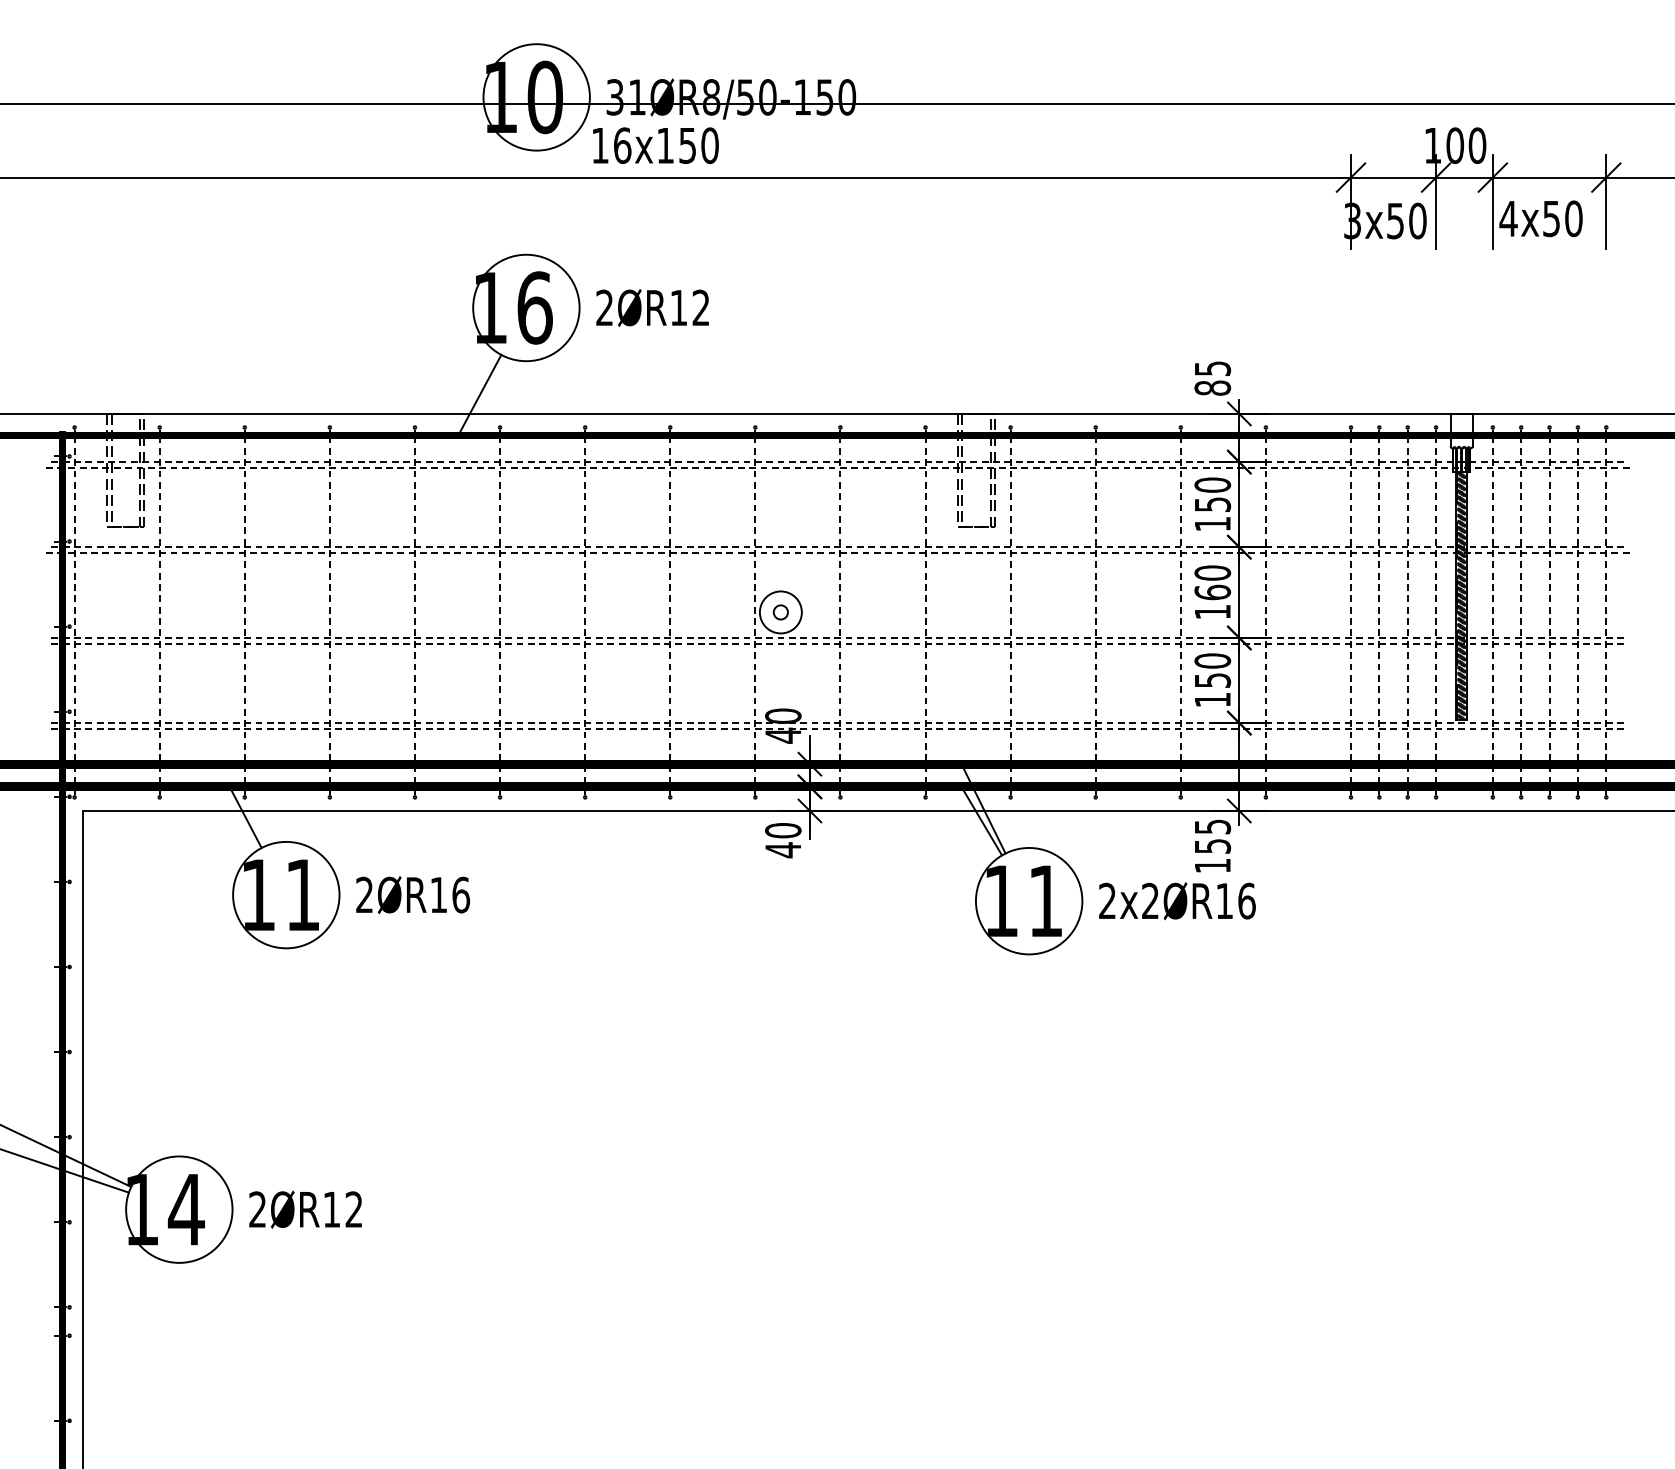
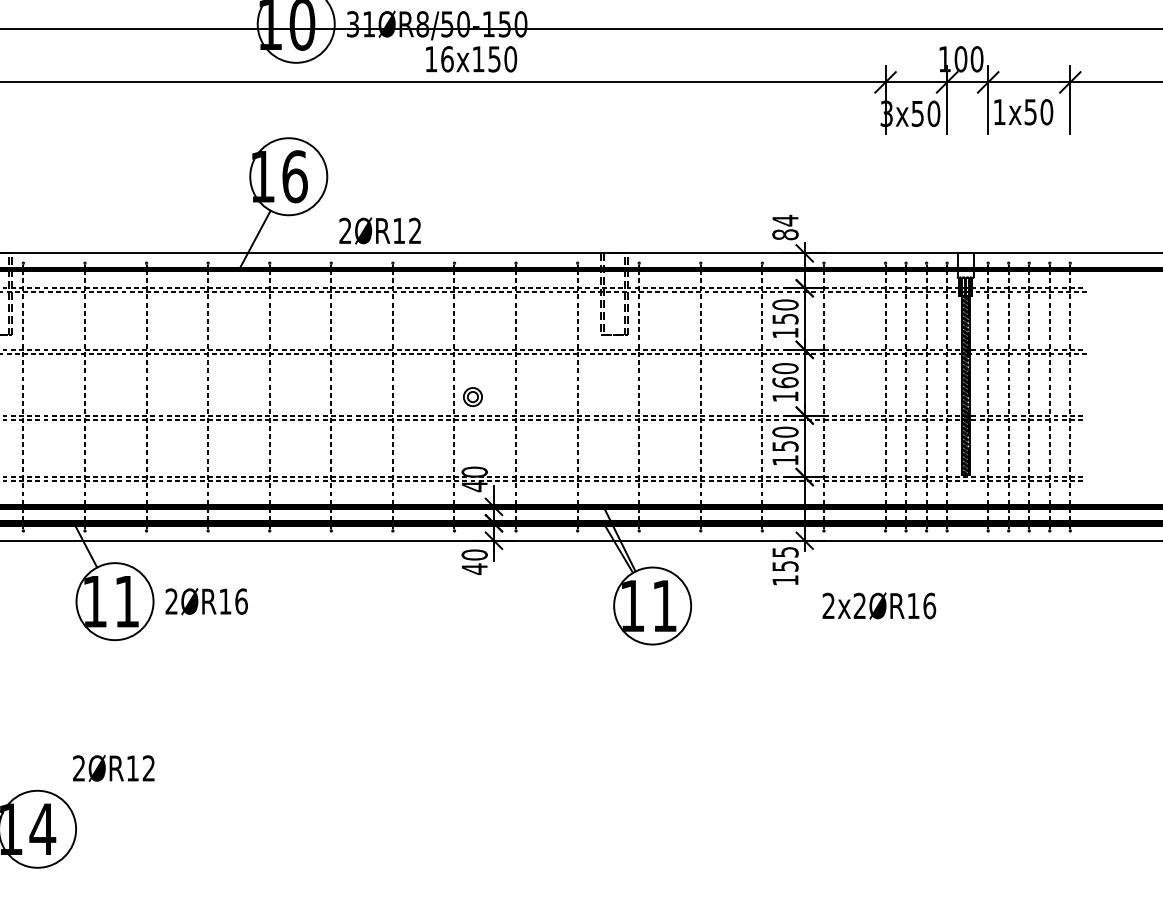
text: (655, 145) -> (471, 59), moved
text: (1508, 218) -> (999, 111), 4x50 -> 1x50
text: (652, 307) -> (380, 230), moved
text: (1213, 368) -> (786, 220), 85 -> 84
circle: (780, 612) -> (472, 397), size x0.6
text: (1177, 901) -> (879, 606), moved
text: (305, 1209) -> (113, 768), moved

